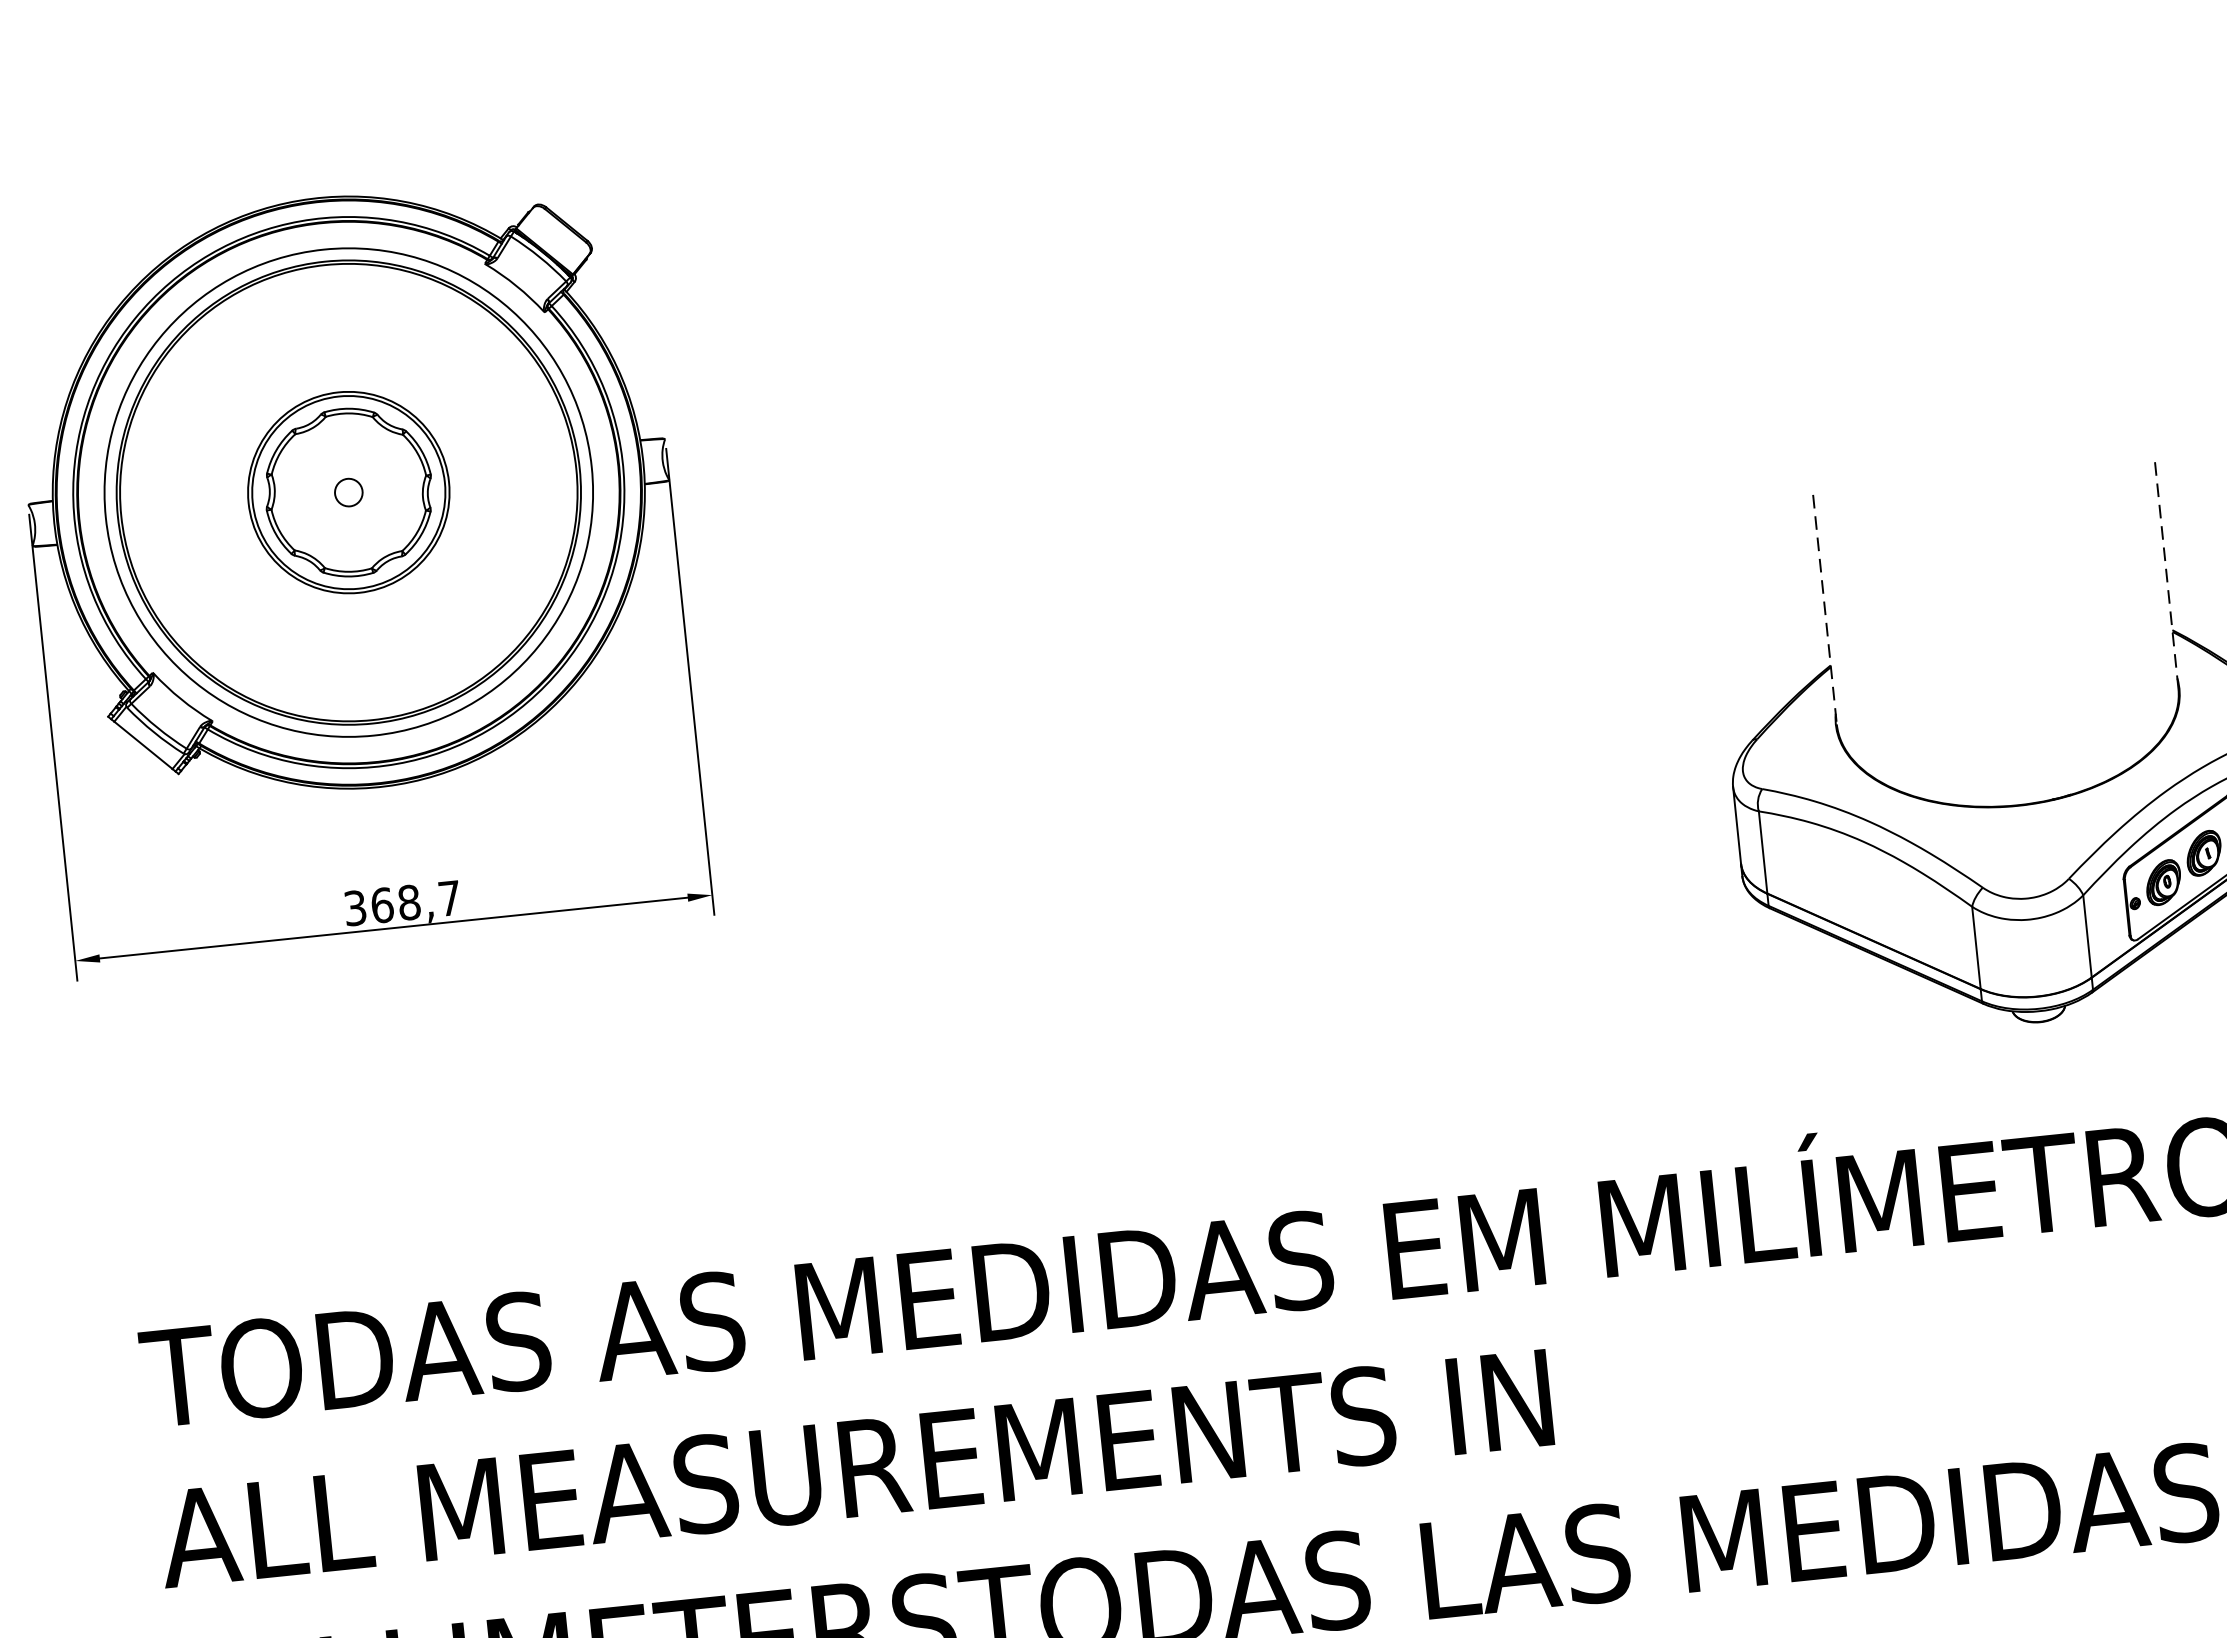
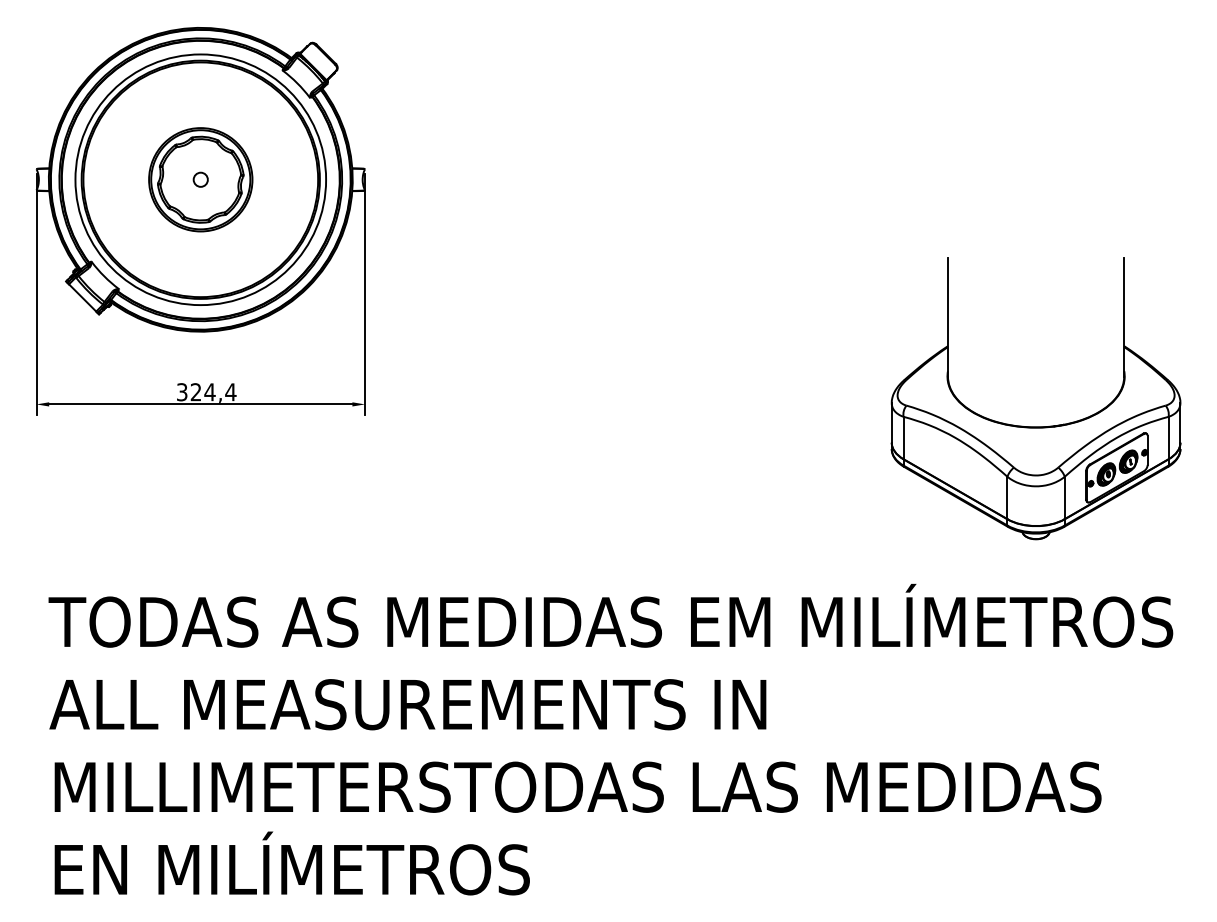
line: (2166, 572) -> (1124, 316), dashed -> solid
line: (1824, 609) -> (947, 317), dashed -> solid
text: (416, 902) -> (213, 392), 368,7 -> 324,4

